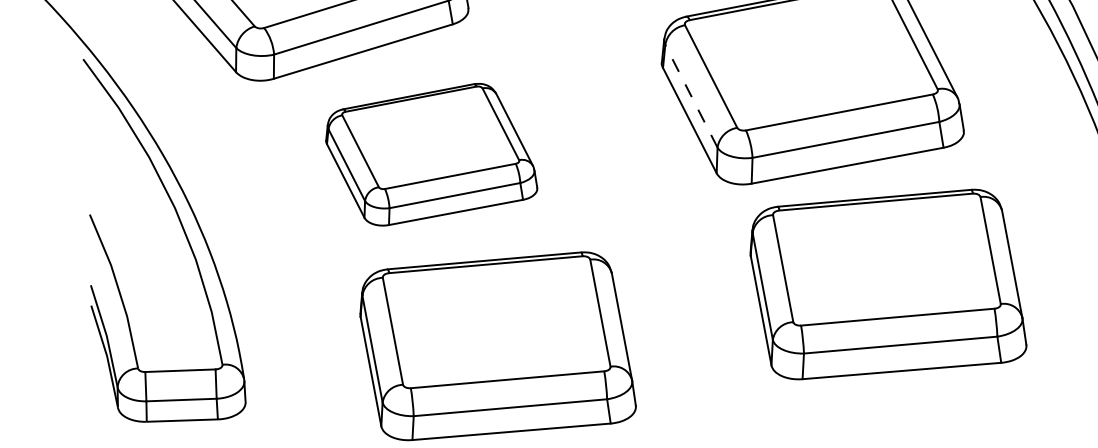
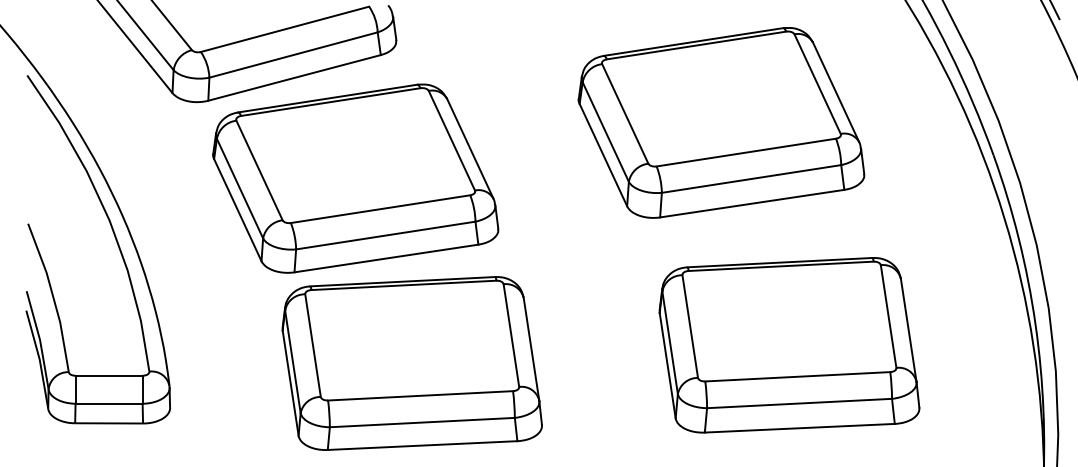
line: (691, 96) -> (605, 132), dashed -> solid
part: (431, 154) -> (355, 178), size x1.43
part: (887, 284) -> (789, 345), moved

